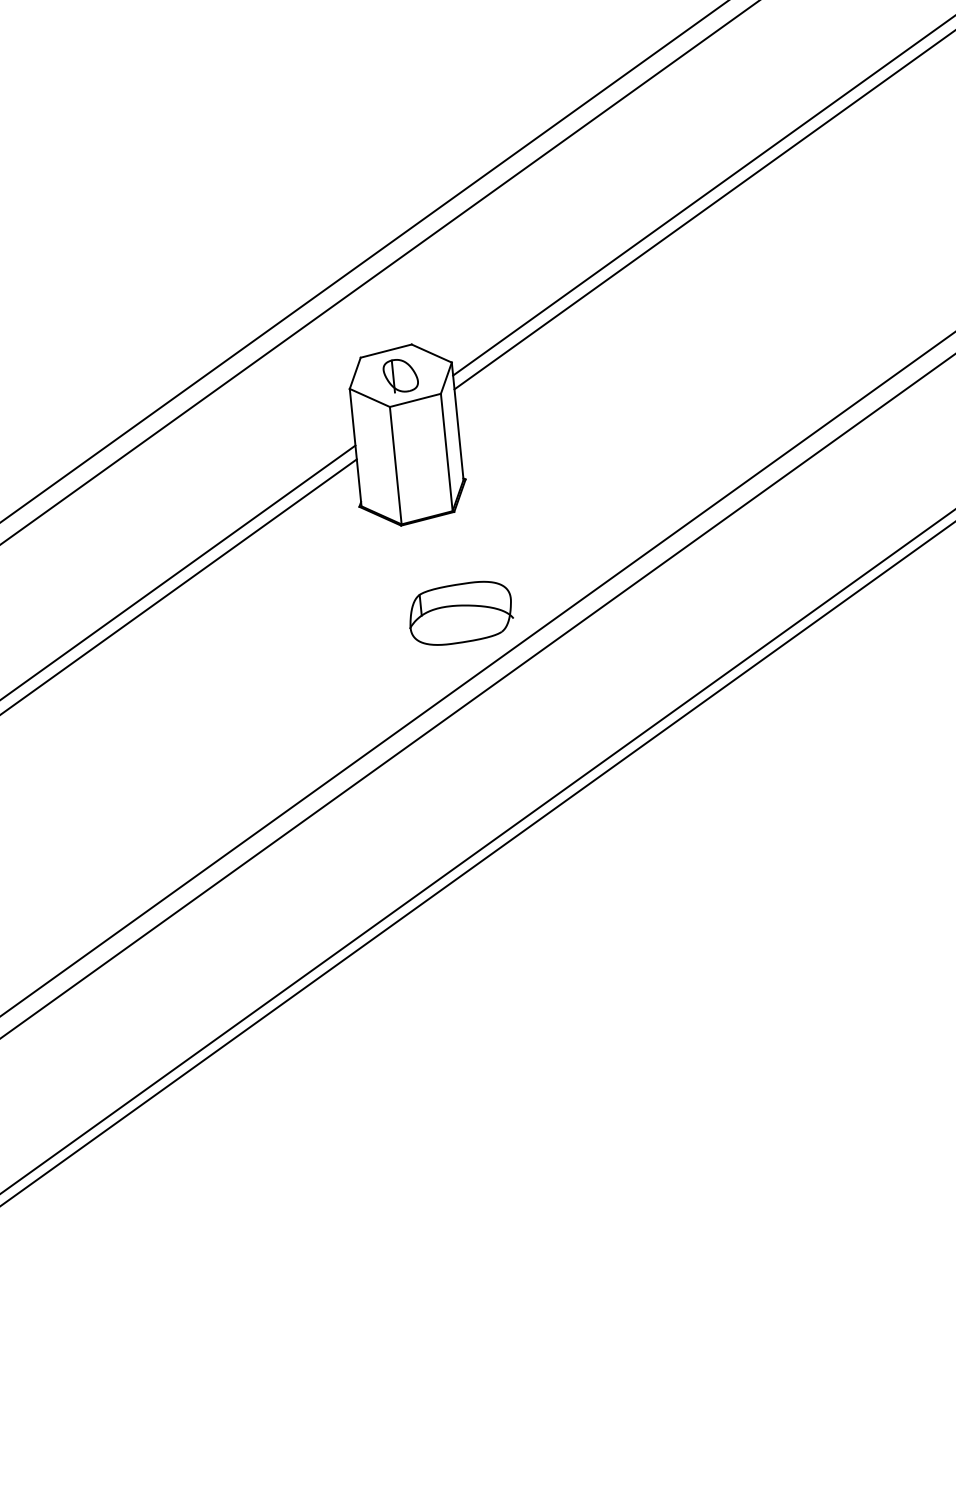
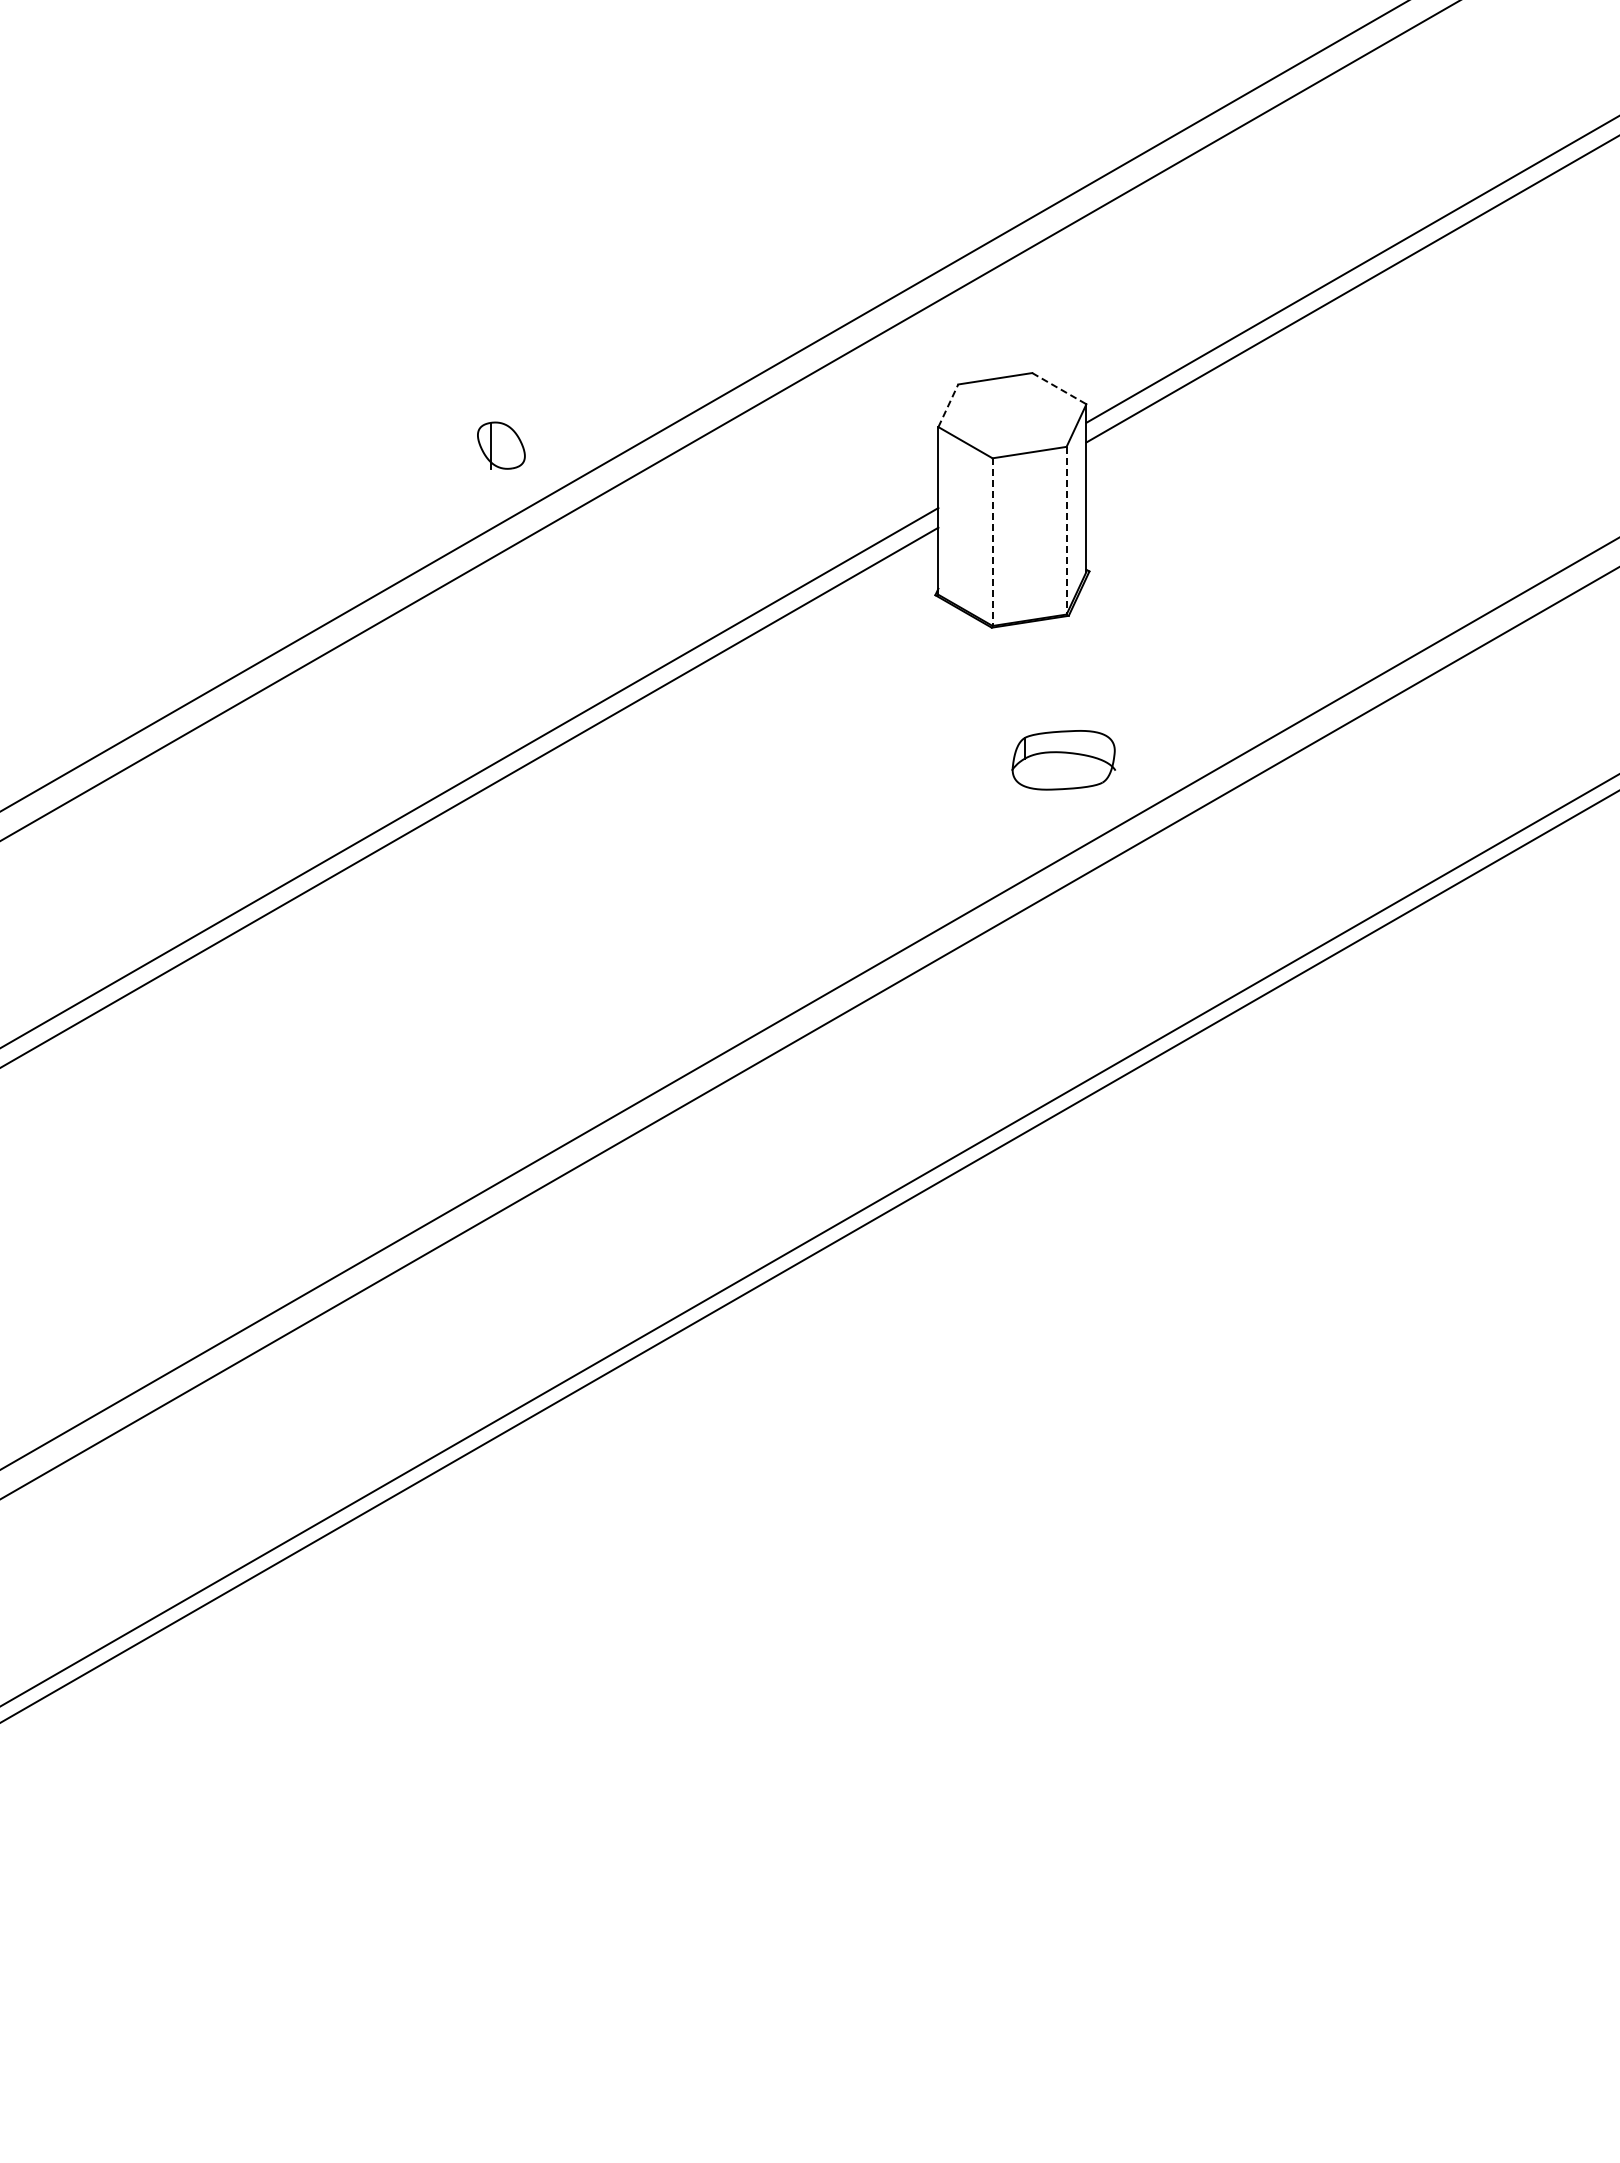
line: (431, 353) -> (1059, 388), solid -> dashed
line: (355, 373) -> (948, 405), solid -> dashed
part: (400, 375) -> (501, 445), moved
line: (446, 452) -> (1066, 530), solid -> dashed
line: (395, 465) -> (992, 542), solid -> dashed
part: (460, 613) -> (1063, 760), size x0.7

